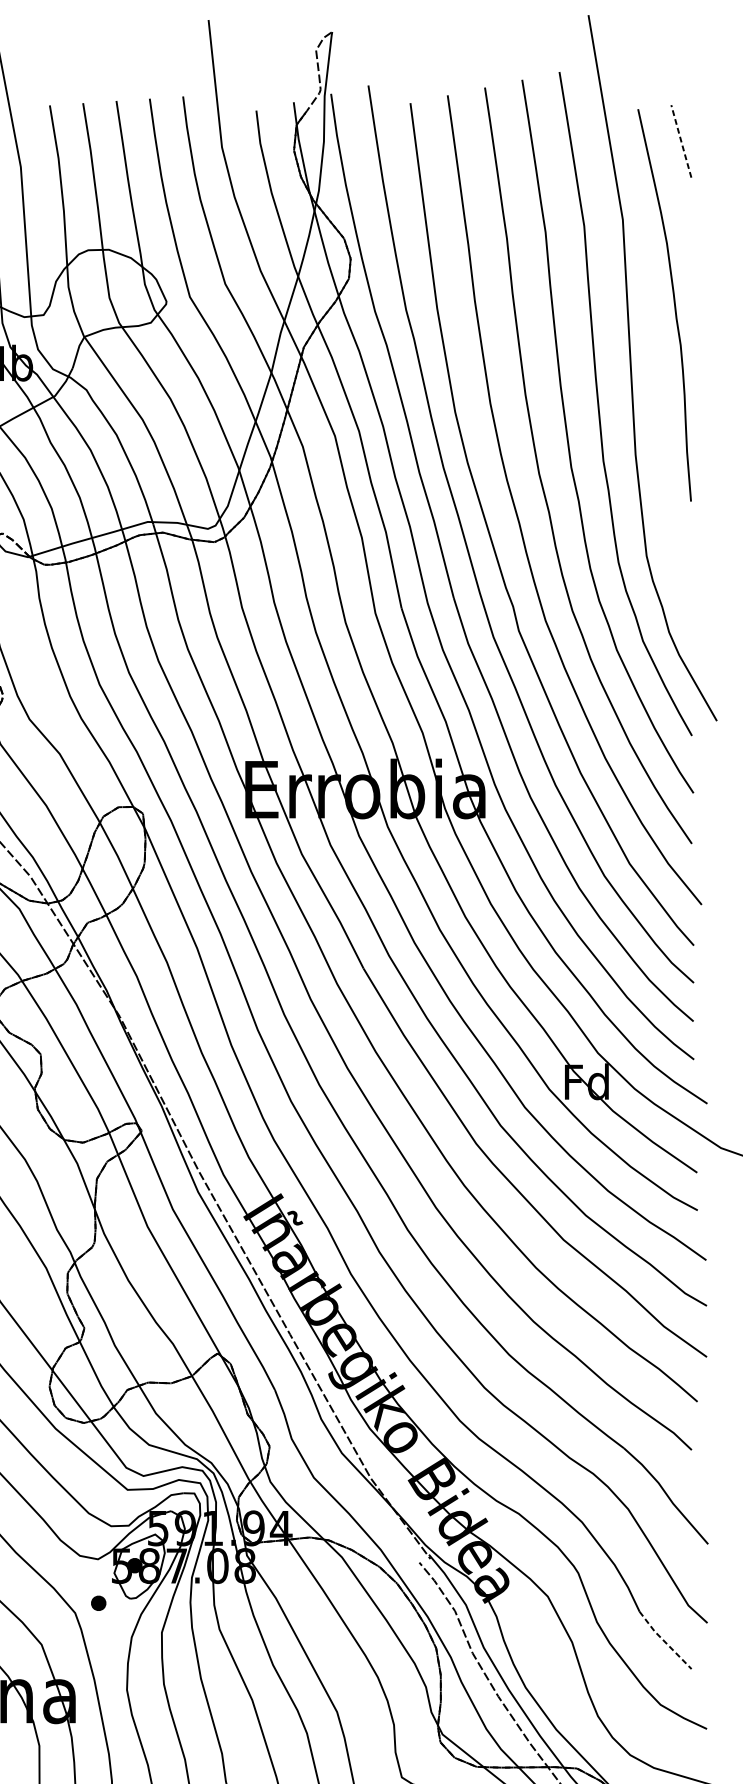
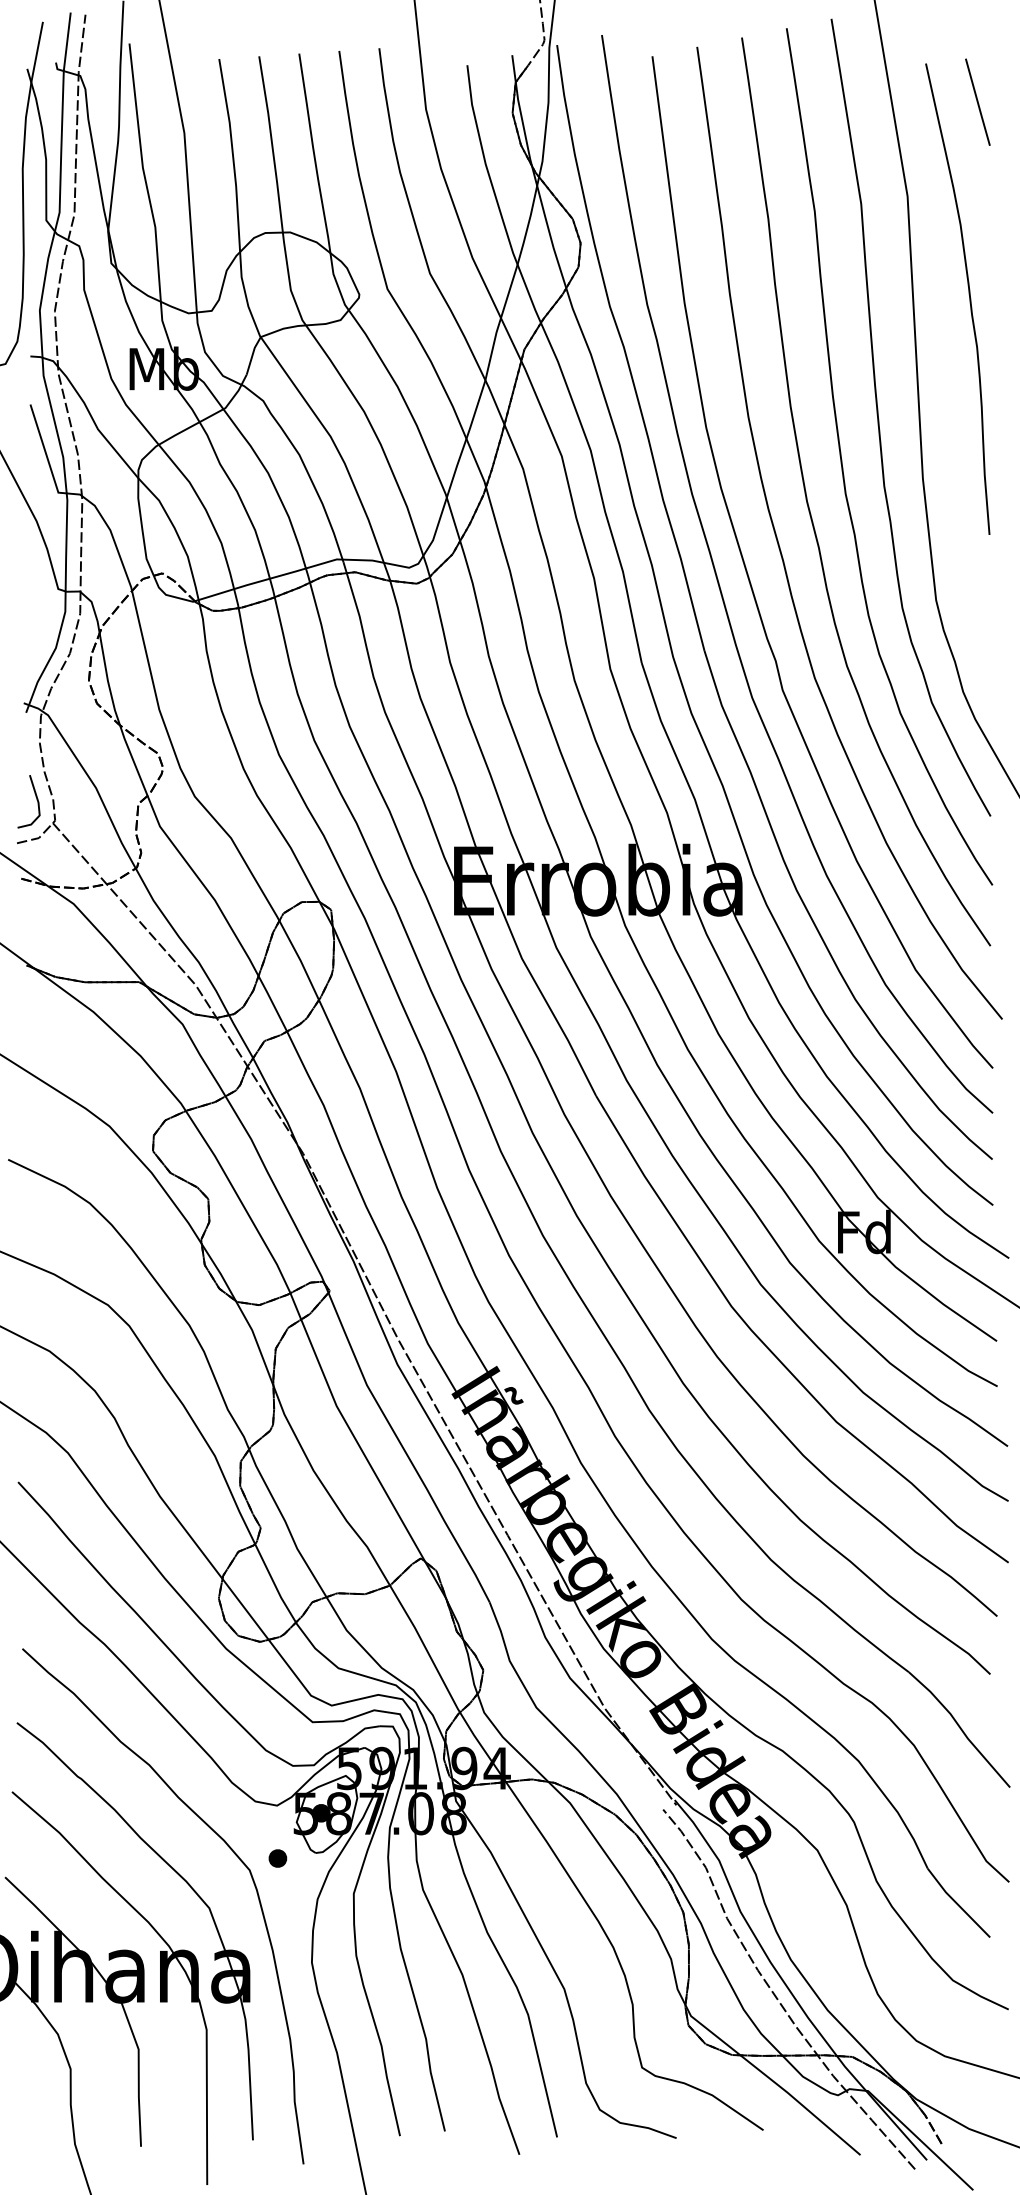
line: (681, 141) -> (977, 102), dashed -> solid
line: (664, 1641) -> (957, 1904), dashed -> solid

